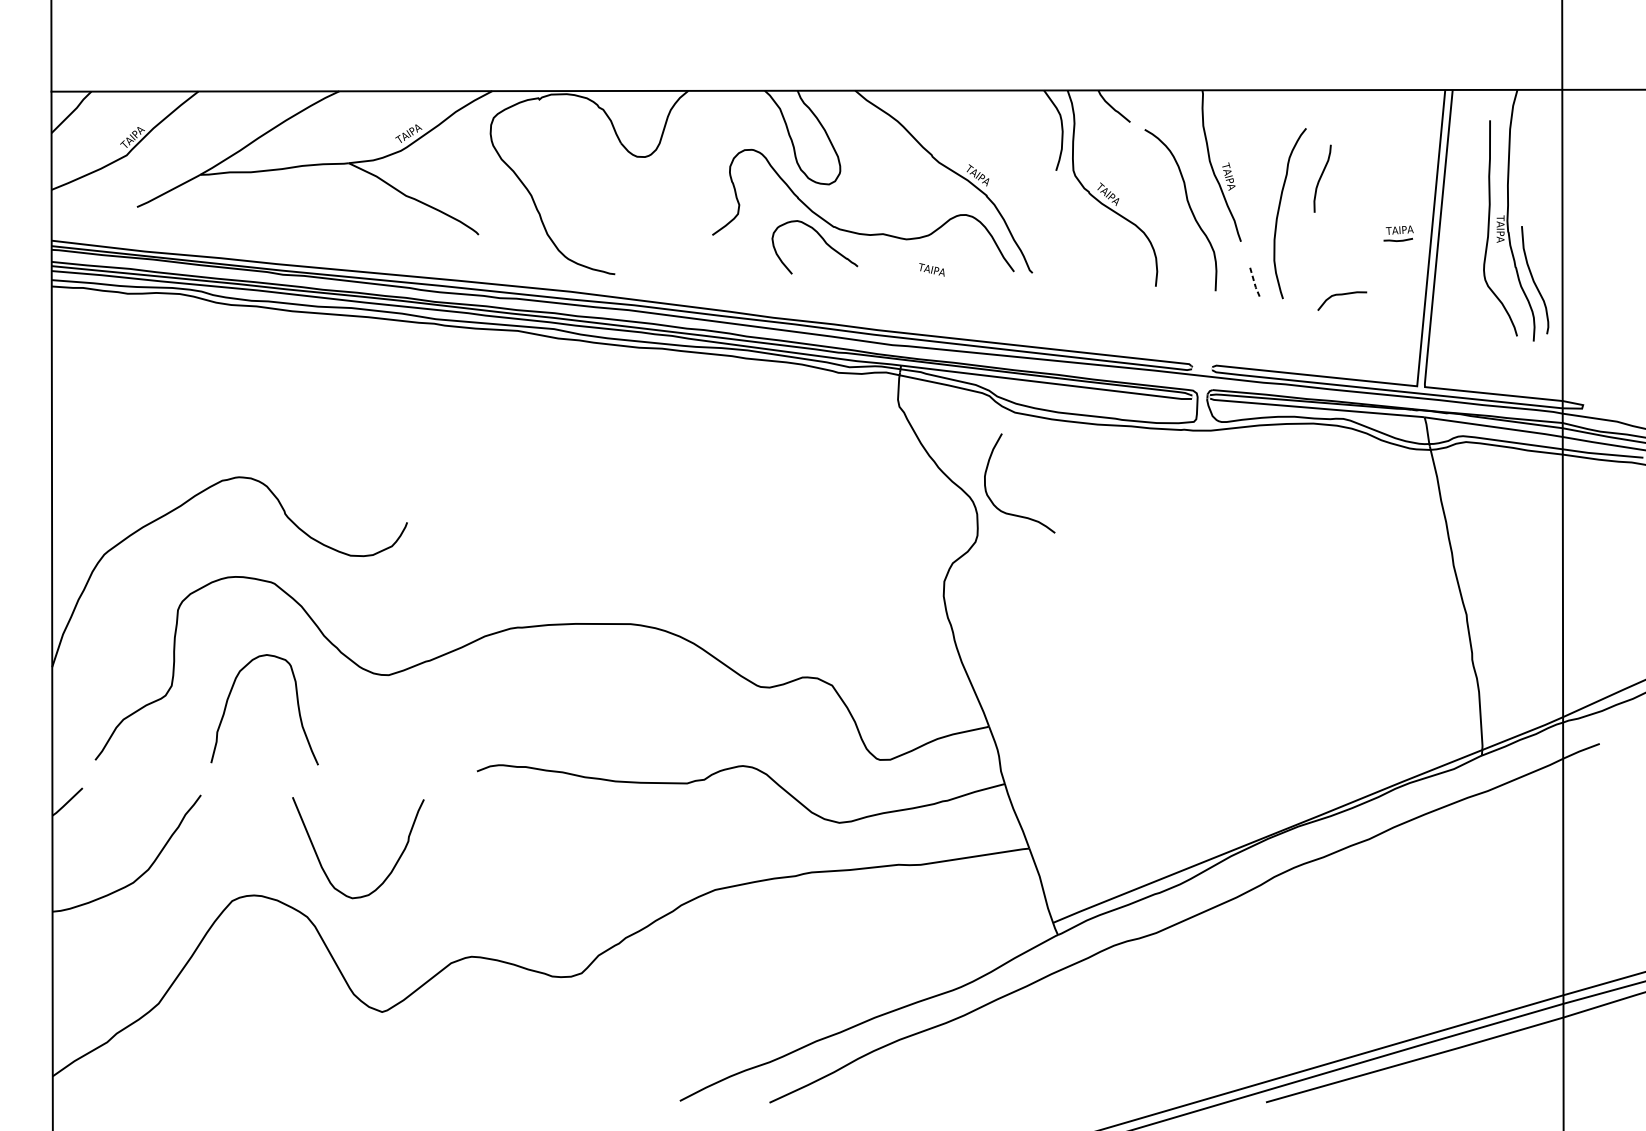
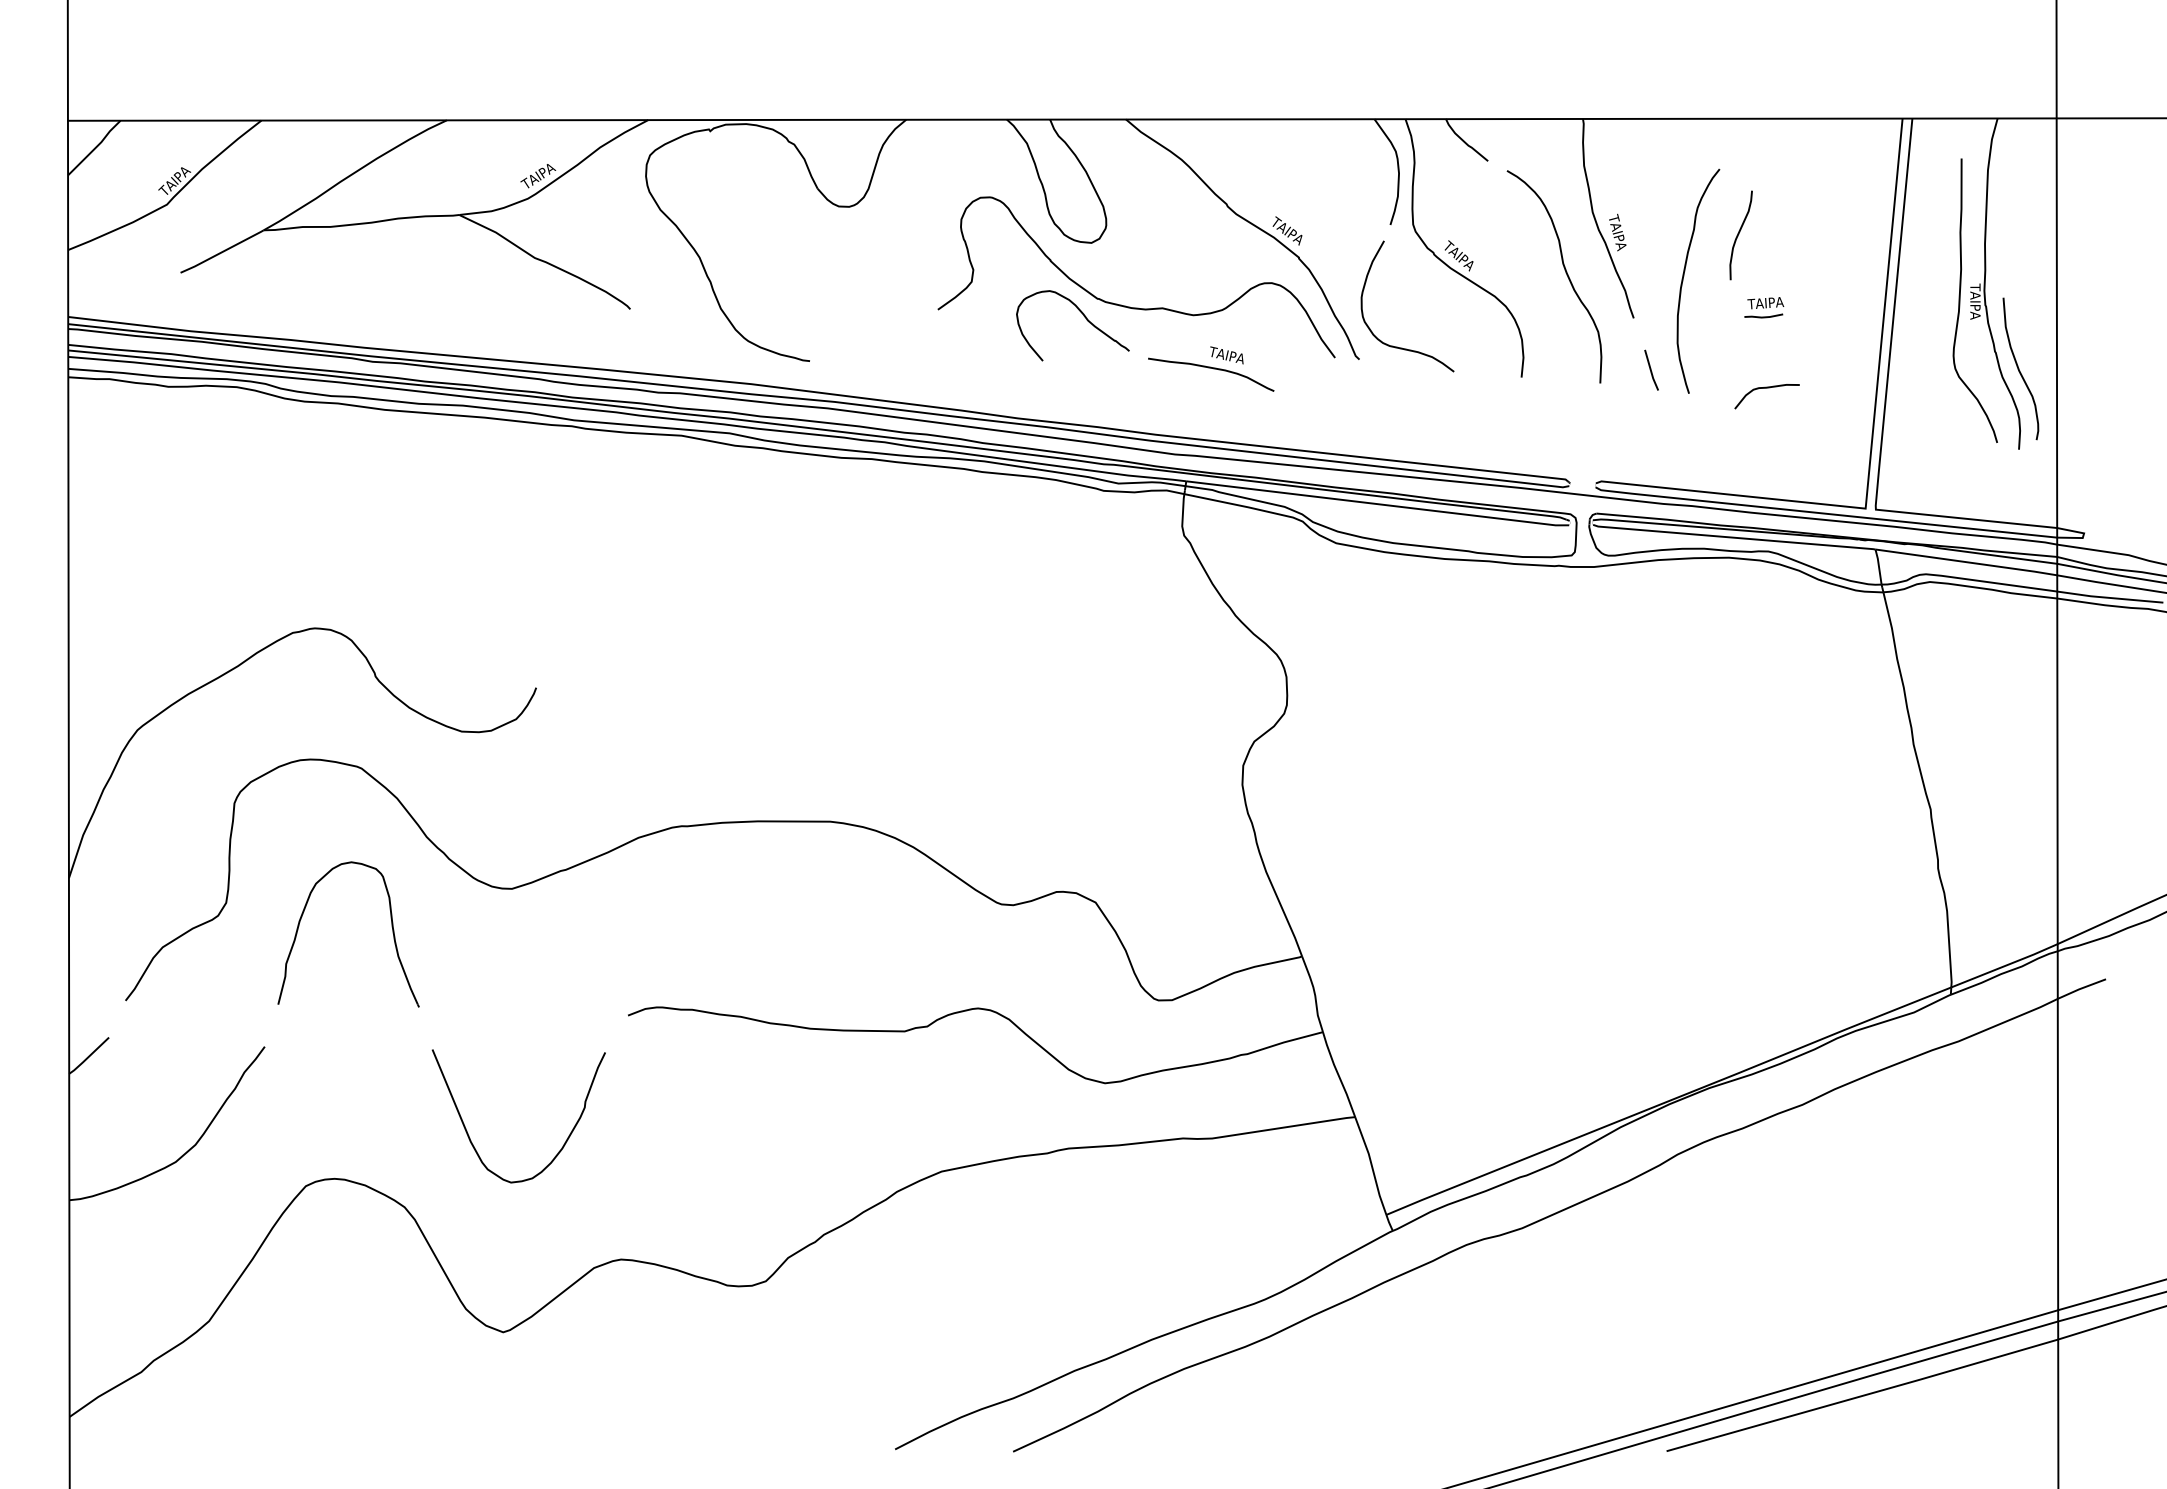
part: (1398, 233) -> (1764, 307), moved
curve: (921, 280) -> (1213, 369), added
line: (1254, 281) -> (1651, 370), dashed -> solid
curve: (1012, 513) -> (1397, 346), moved
curve: (320, 862) -> (469, 1135), moved

